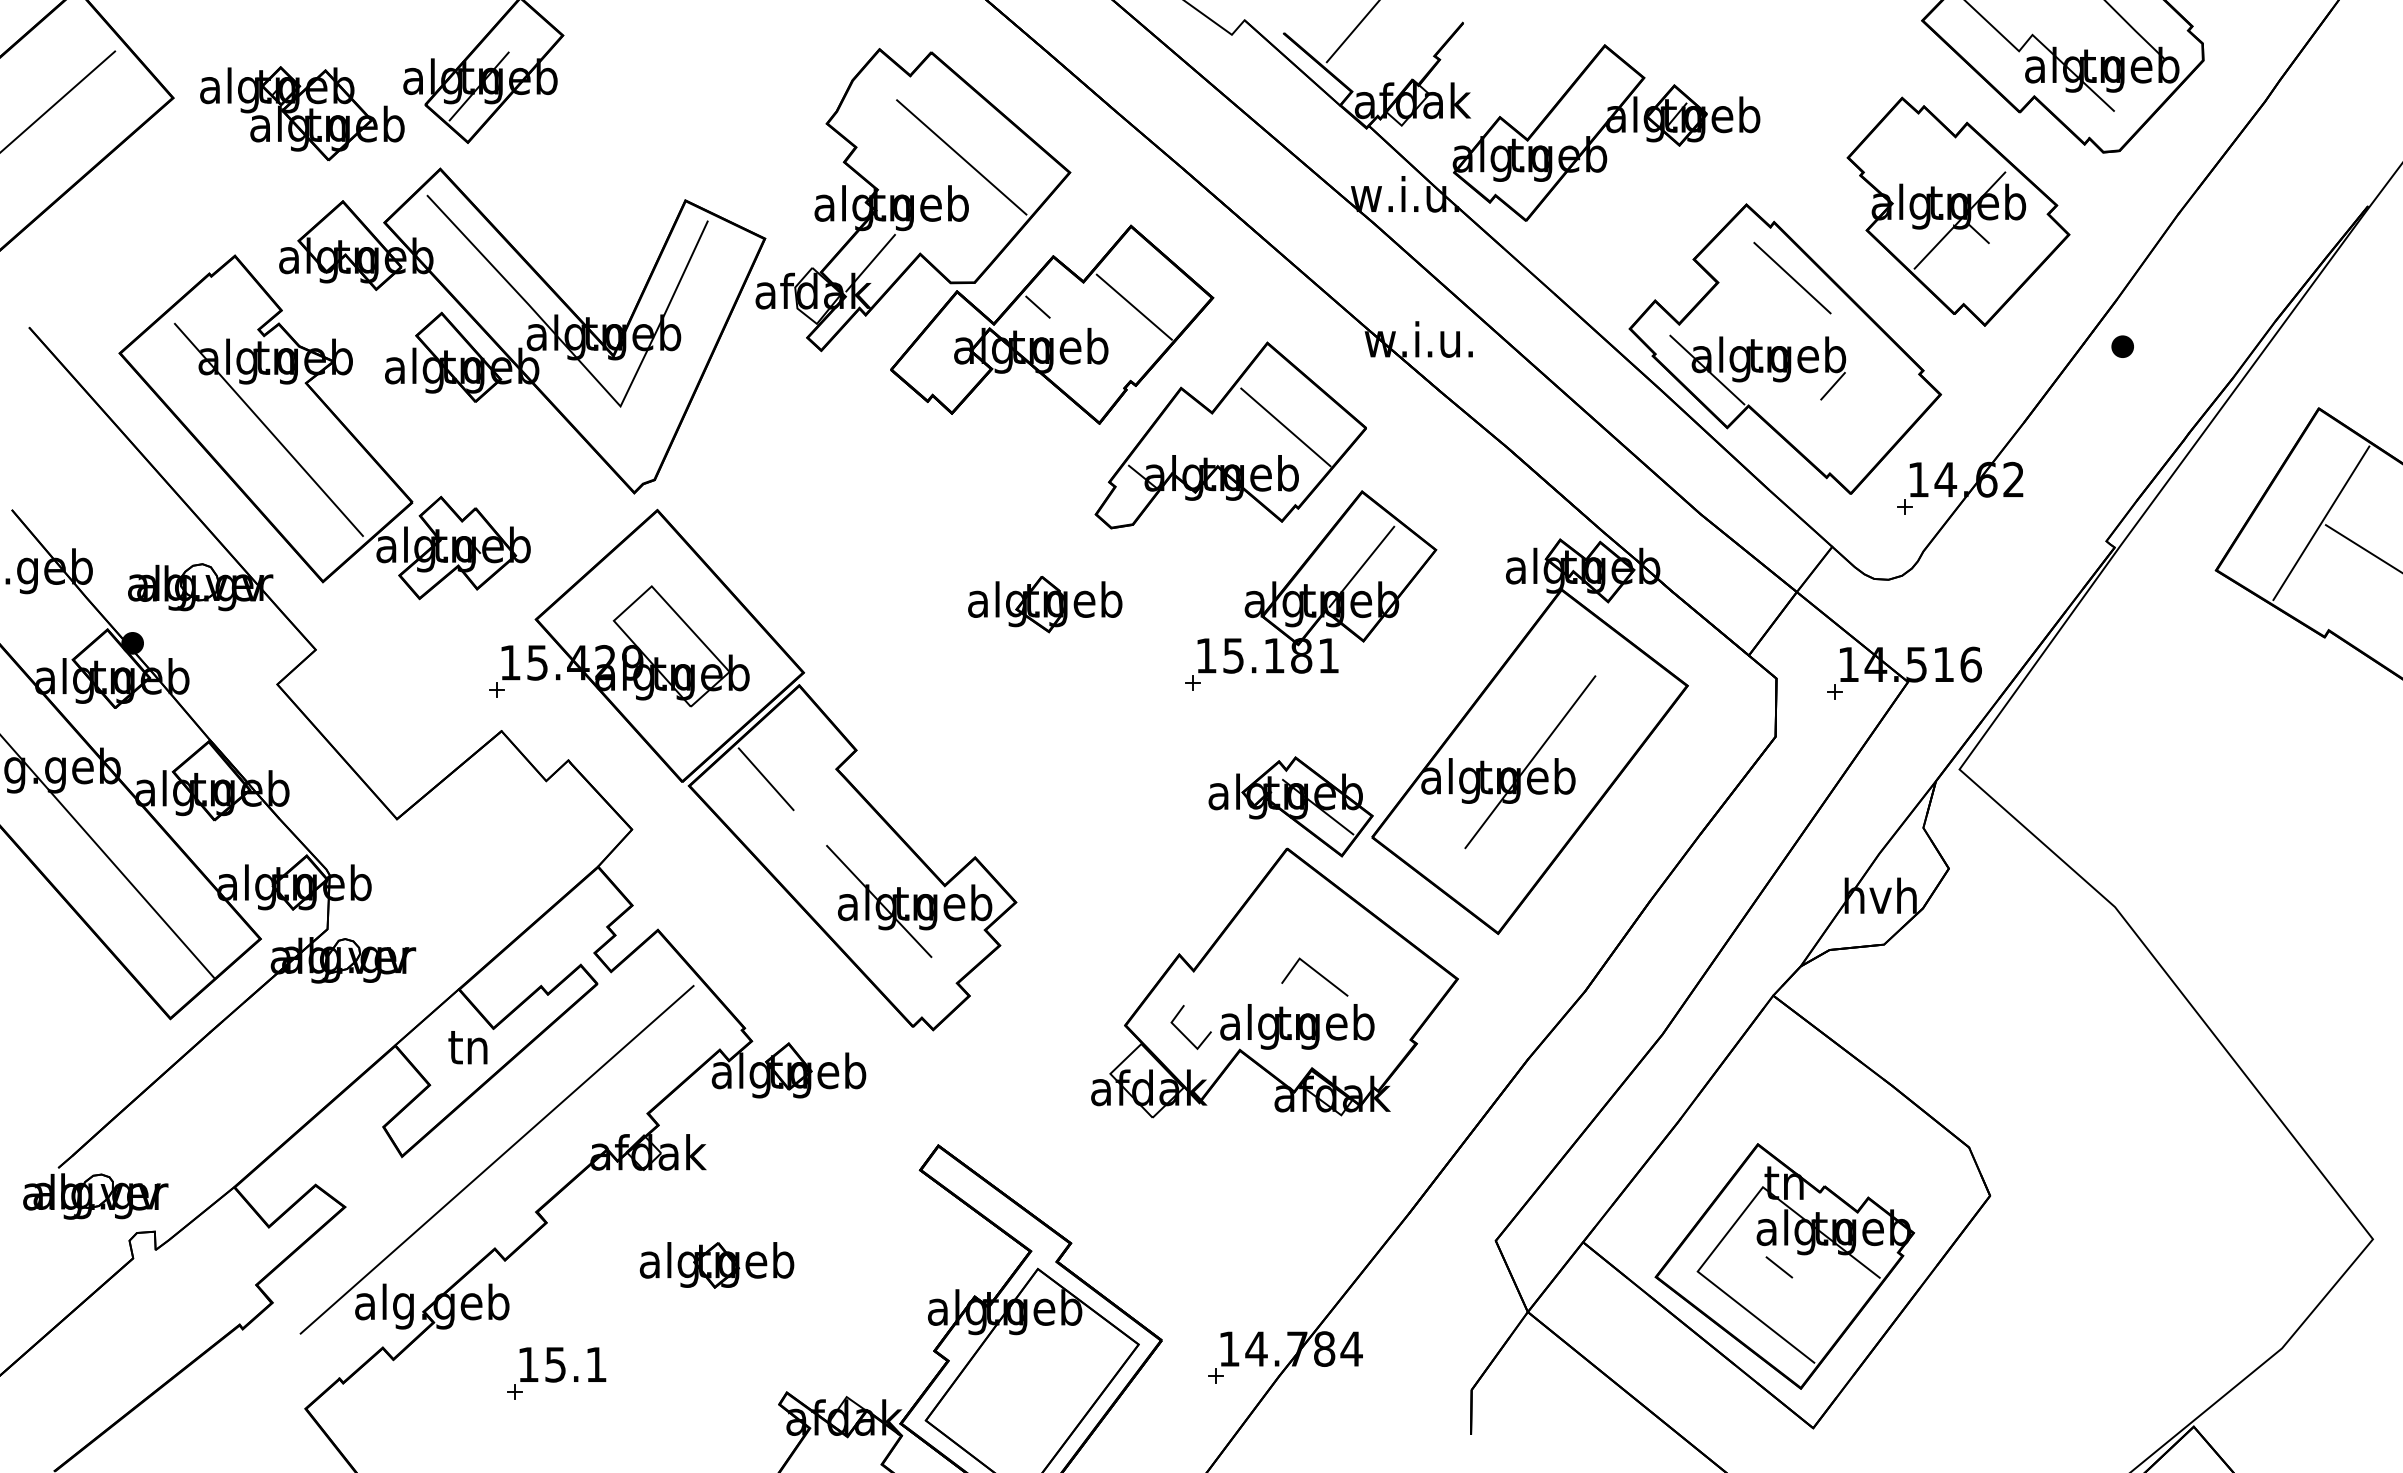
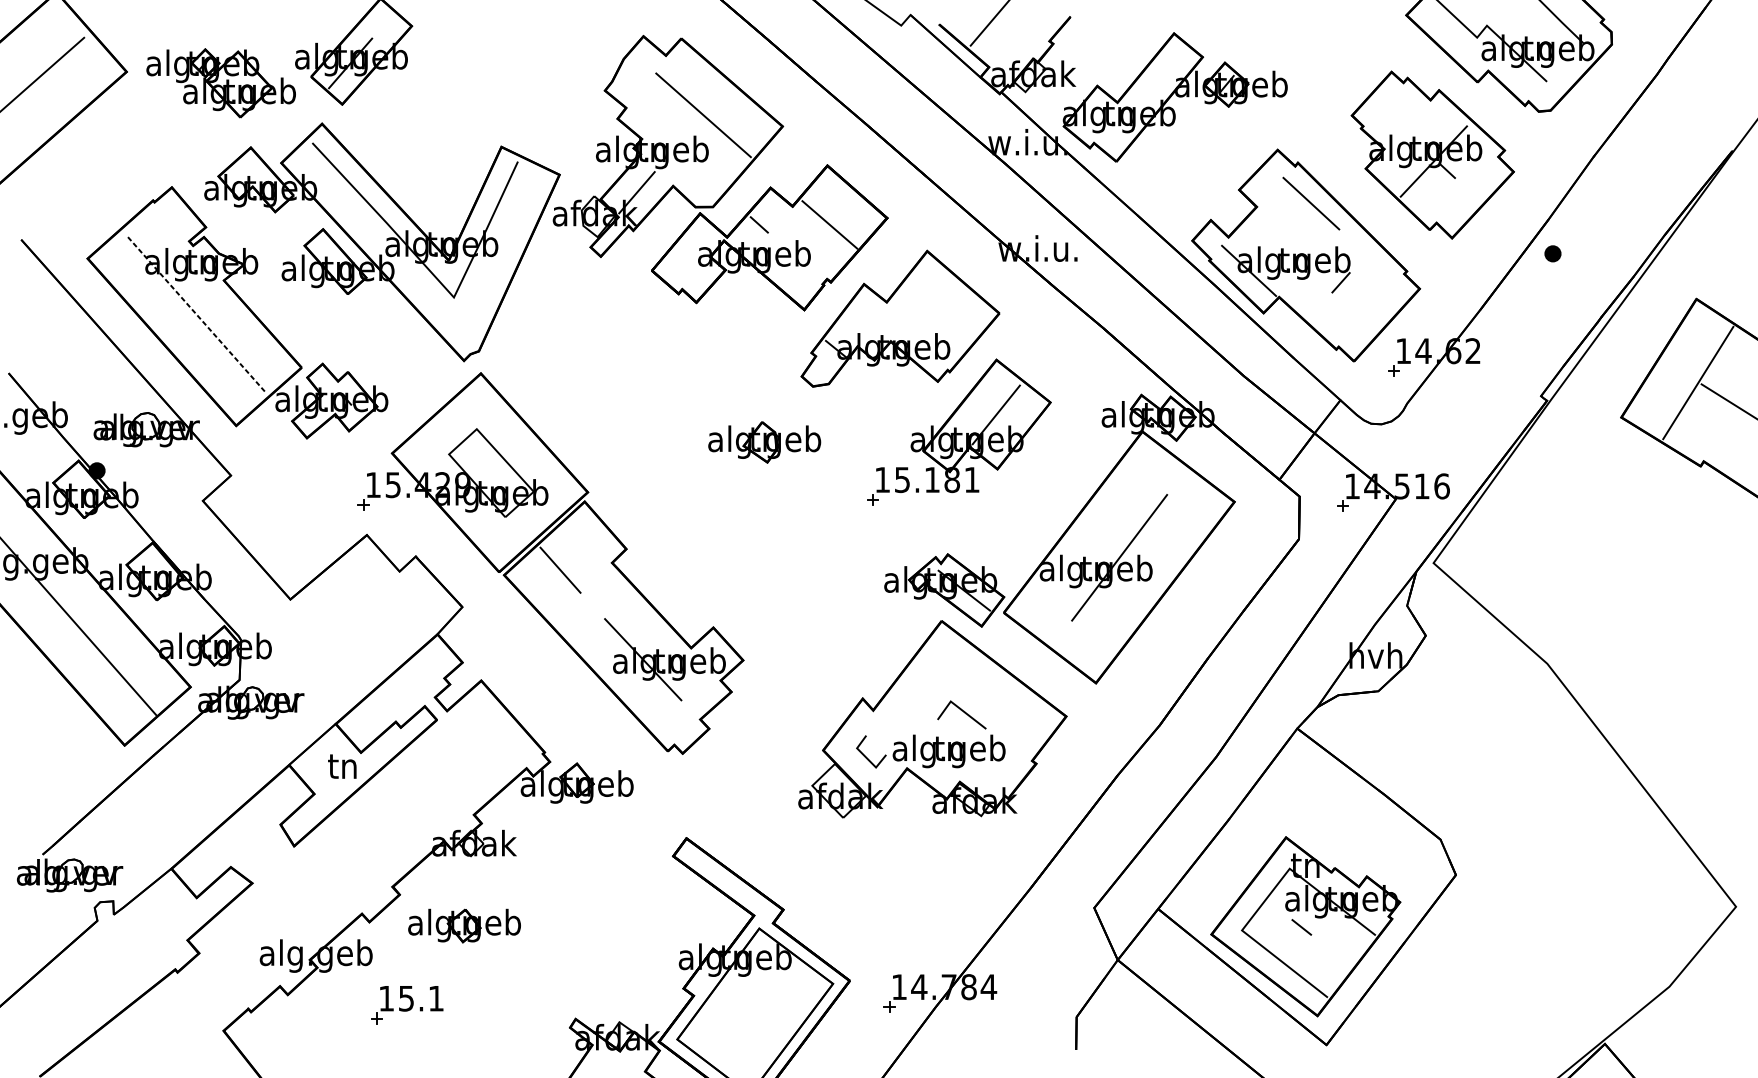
line: (1285, 427) -> (940, 312), removed
line: (268, 429) -> (196, 314), solid -> dashed
line: (496, 1159) -> (363, 848), removed
part: (716, 1265) -> (464, 926), moved

